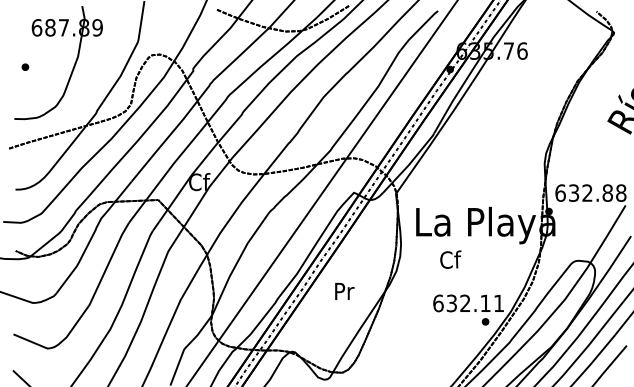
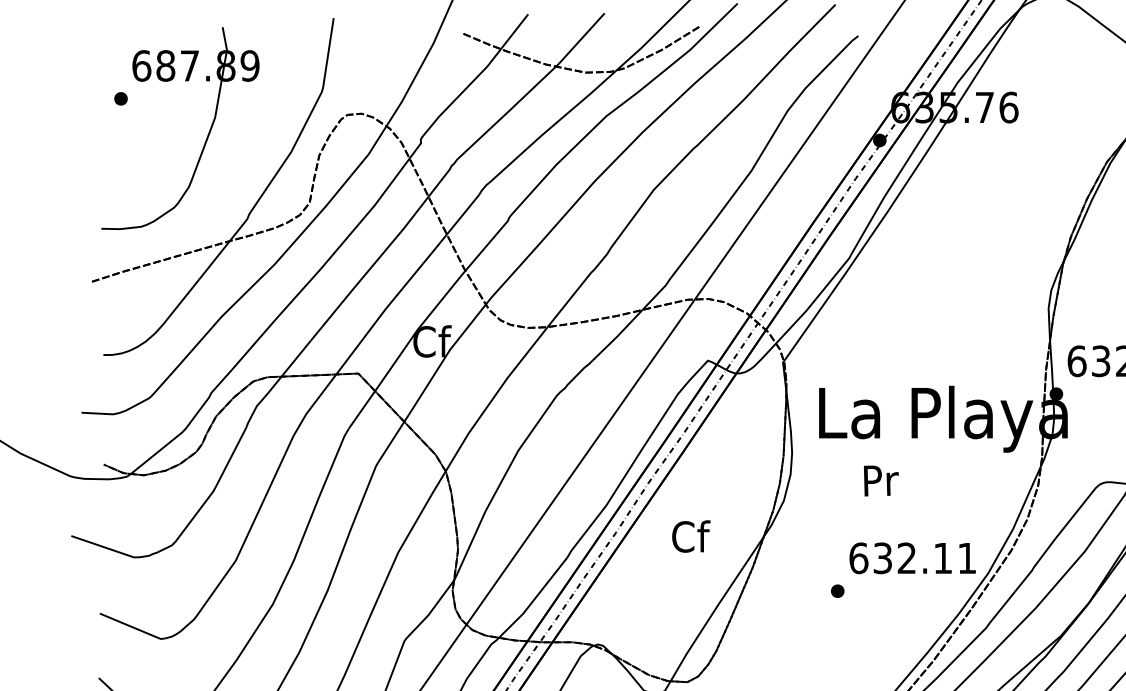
part: (25, 66) -> (121, 97), moved
text: (450, 259) -> (880, 479), Cf -> Pr
text: (344, 291) -> (691, 536), Pr -> Cf
part: (485, 321) -> (837, 590), moved

